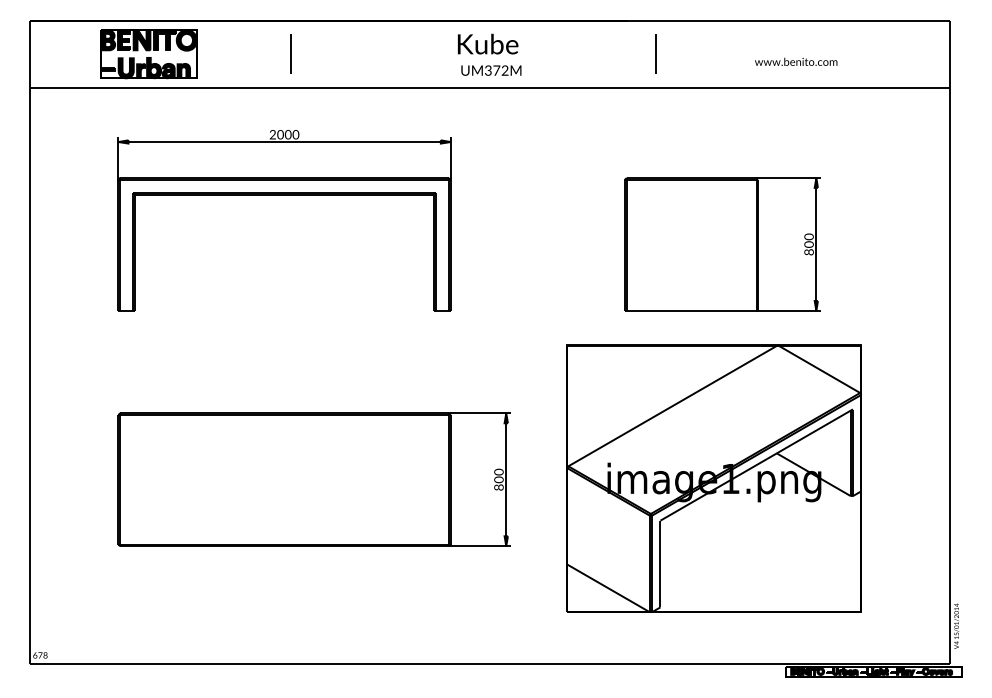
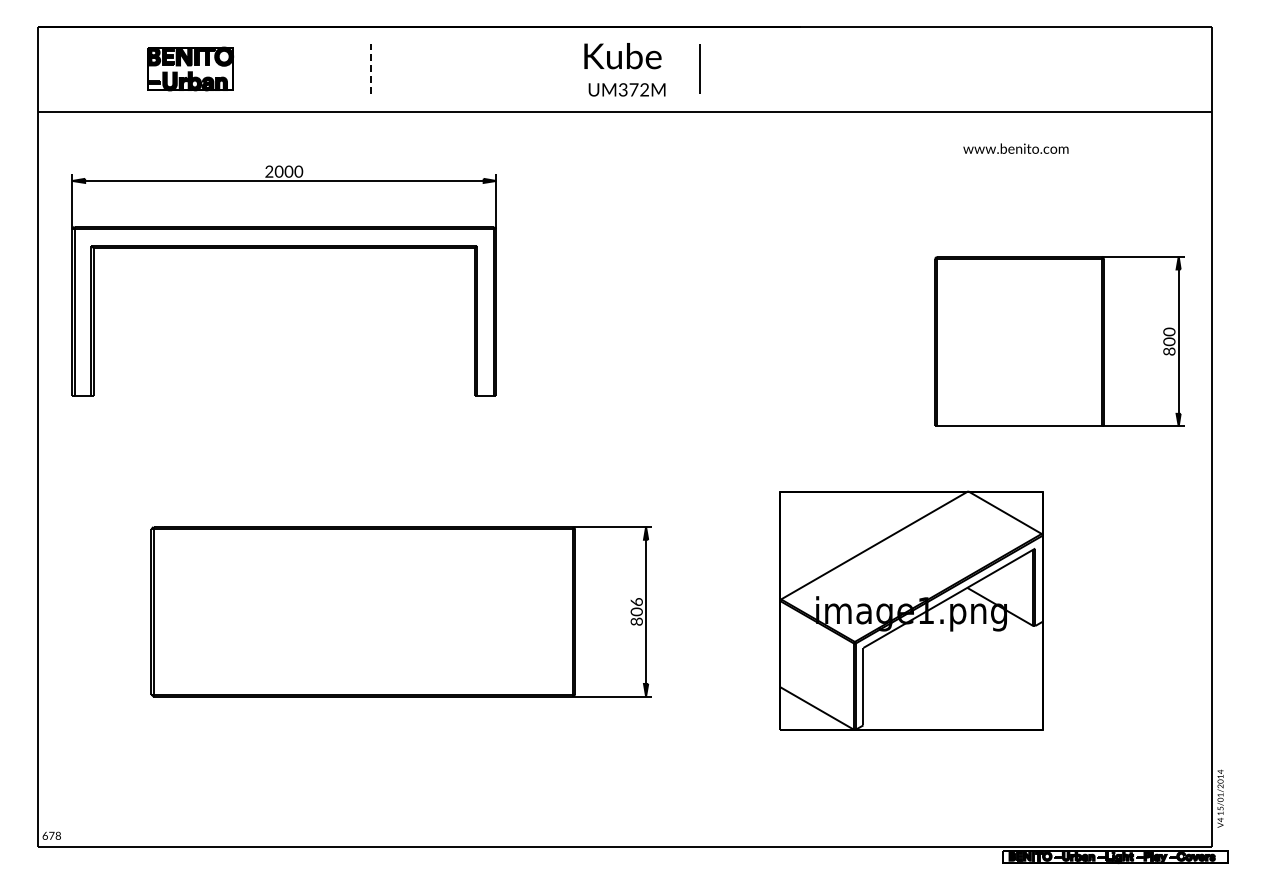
part: (149, 53) -> (190, 68), size x0.7
line: (291, 53) -> (371, 68), solid -> dashed
line: (656, 53) -> (699, 68), moved
text: (795, 61) -> (1015, 148), moved
part: (283, 194) -> (283, 248), moved
part: (722, 244) -> (1059, 341), moved
text: (497, 471) -> (635, 601), 800 -> 806
part: (714, 478) -> (911, 610), size x0.7

